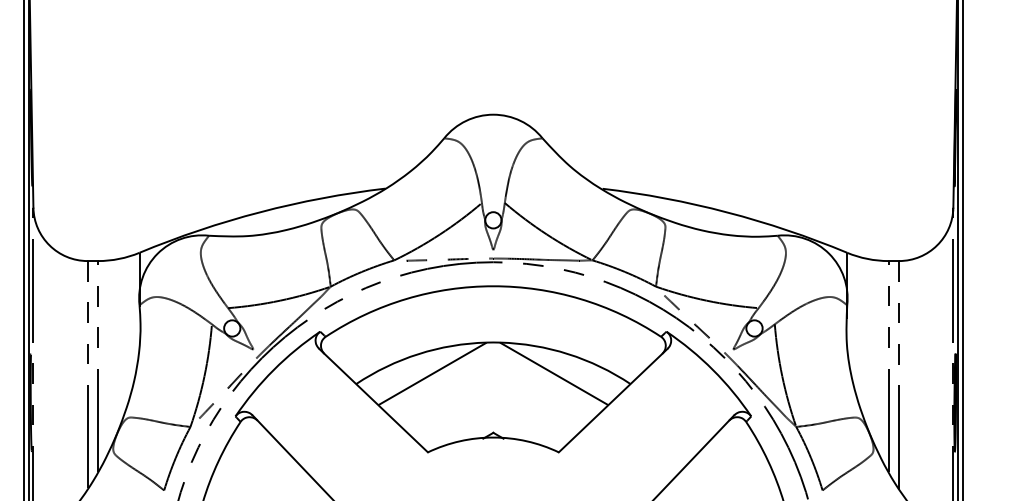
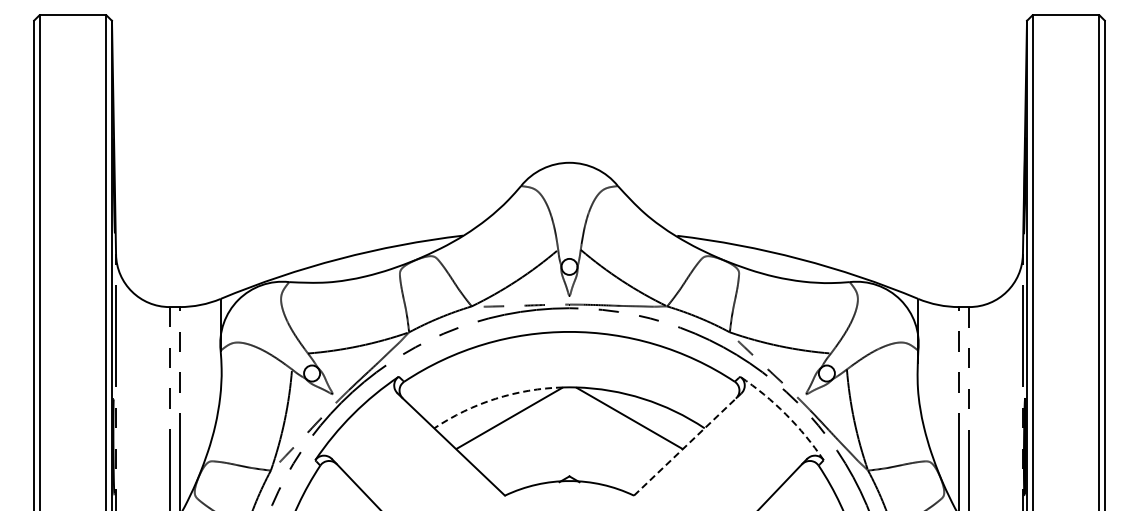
arc: (418, 353) -> (495, 398), solid -> dashed
arc: (713, 370) -> (786, 414), solid -> dashed
line: (613, 400) -> (687, 444), solid -> dashed

